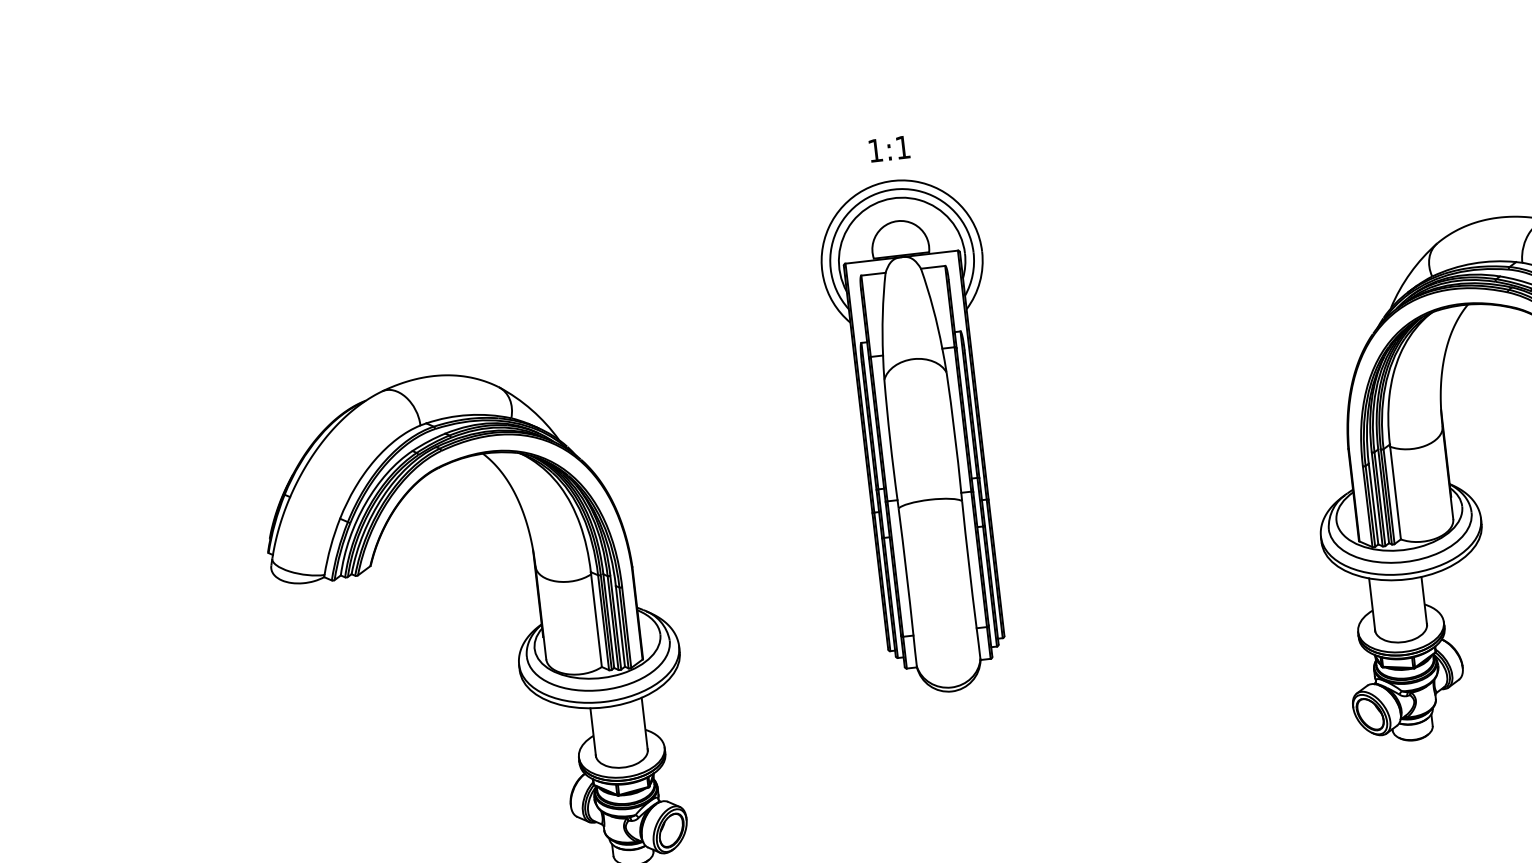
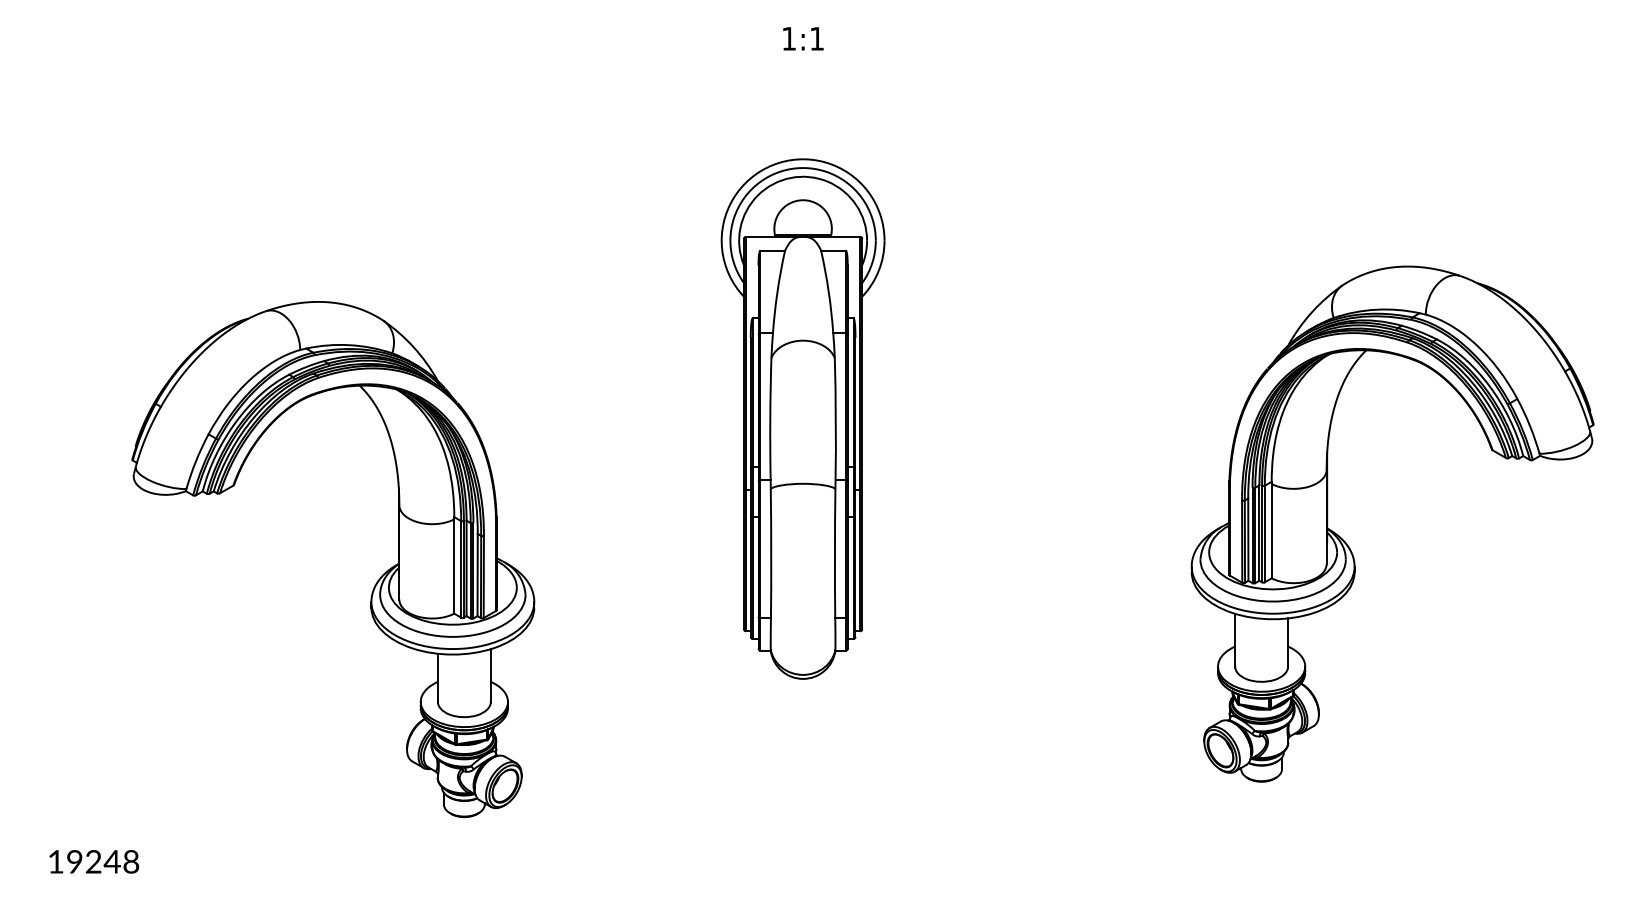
text: (889, 148) -> (803, 38), moved

